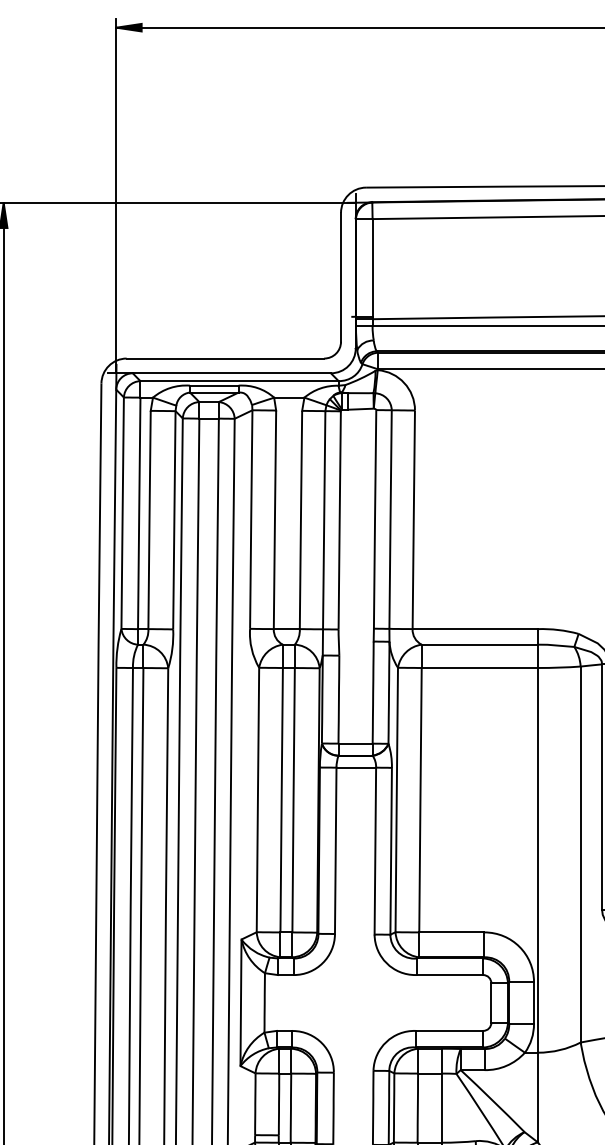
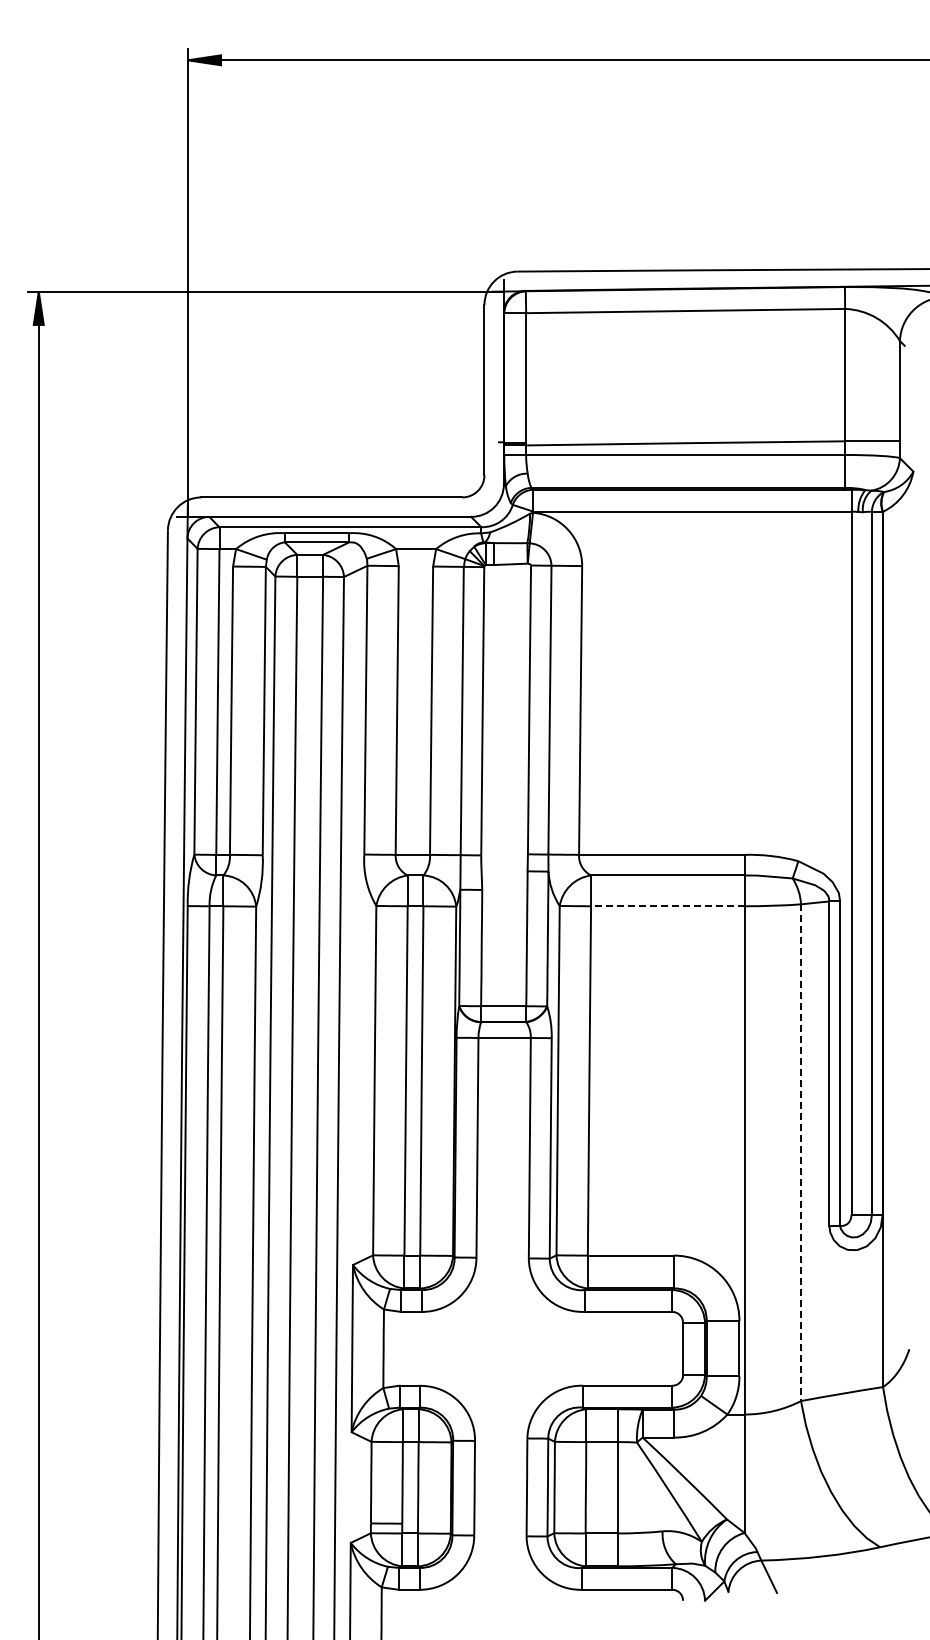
line: (479, 668) -> (667, 906), solid -> dashed
line: (580, 855) -> (801, 1153), solid -> dashed

